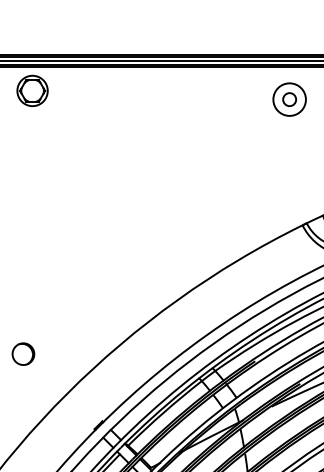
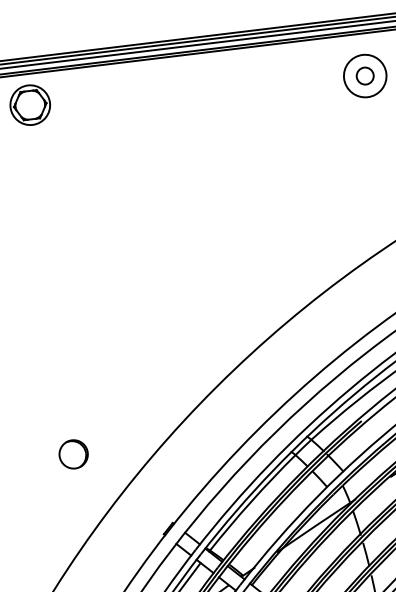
part: (23, 353) -> (73, 453), moved

